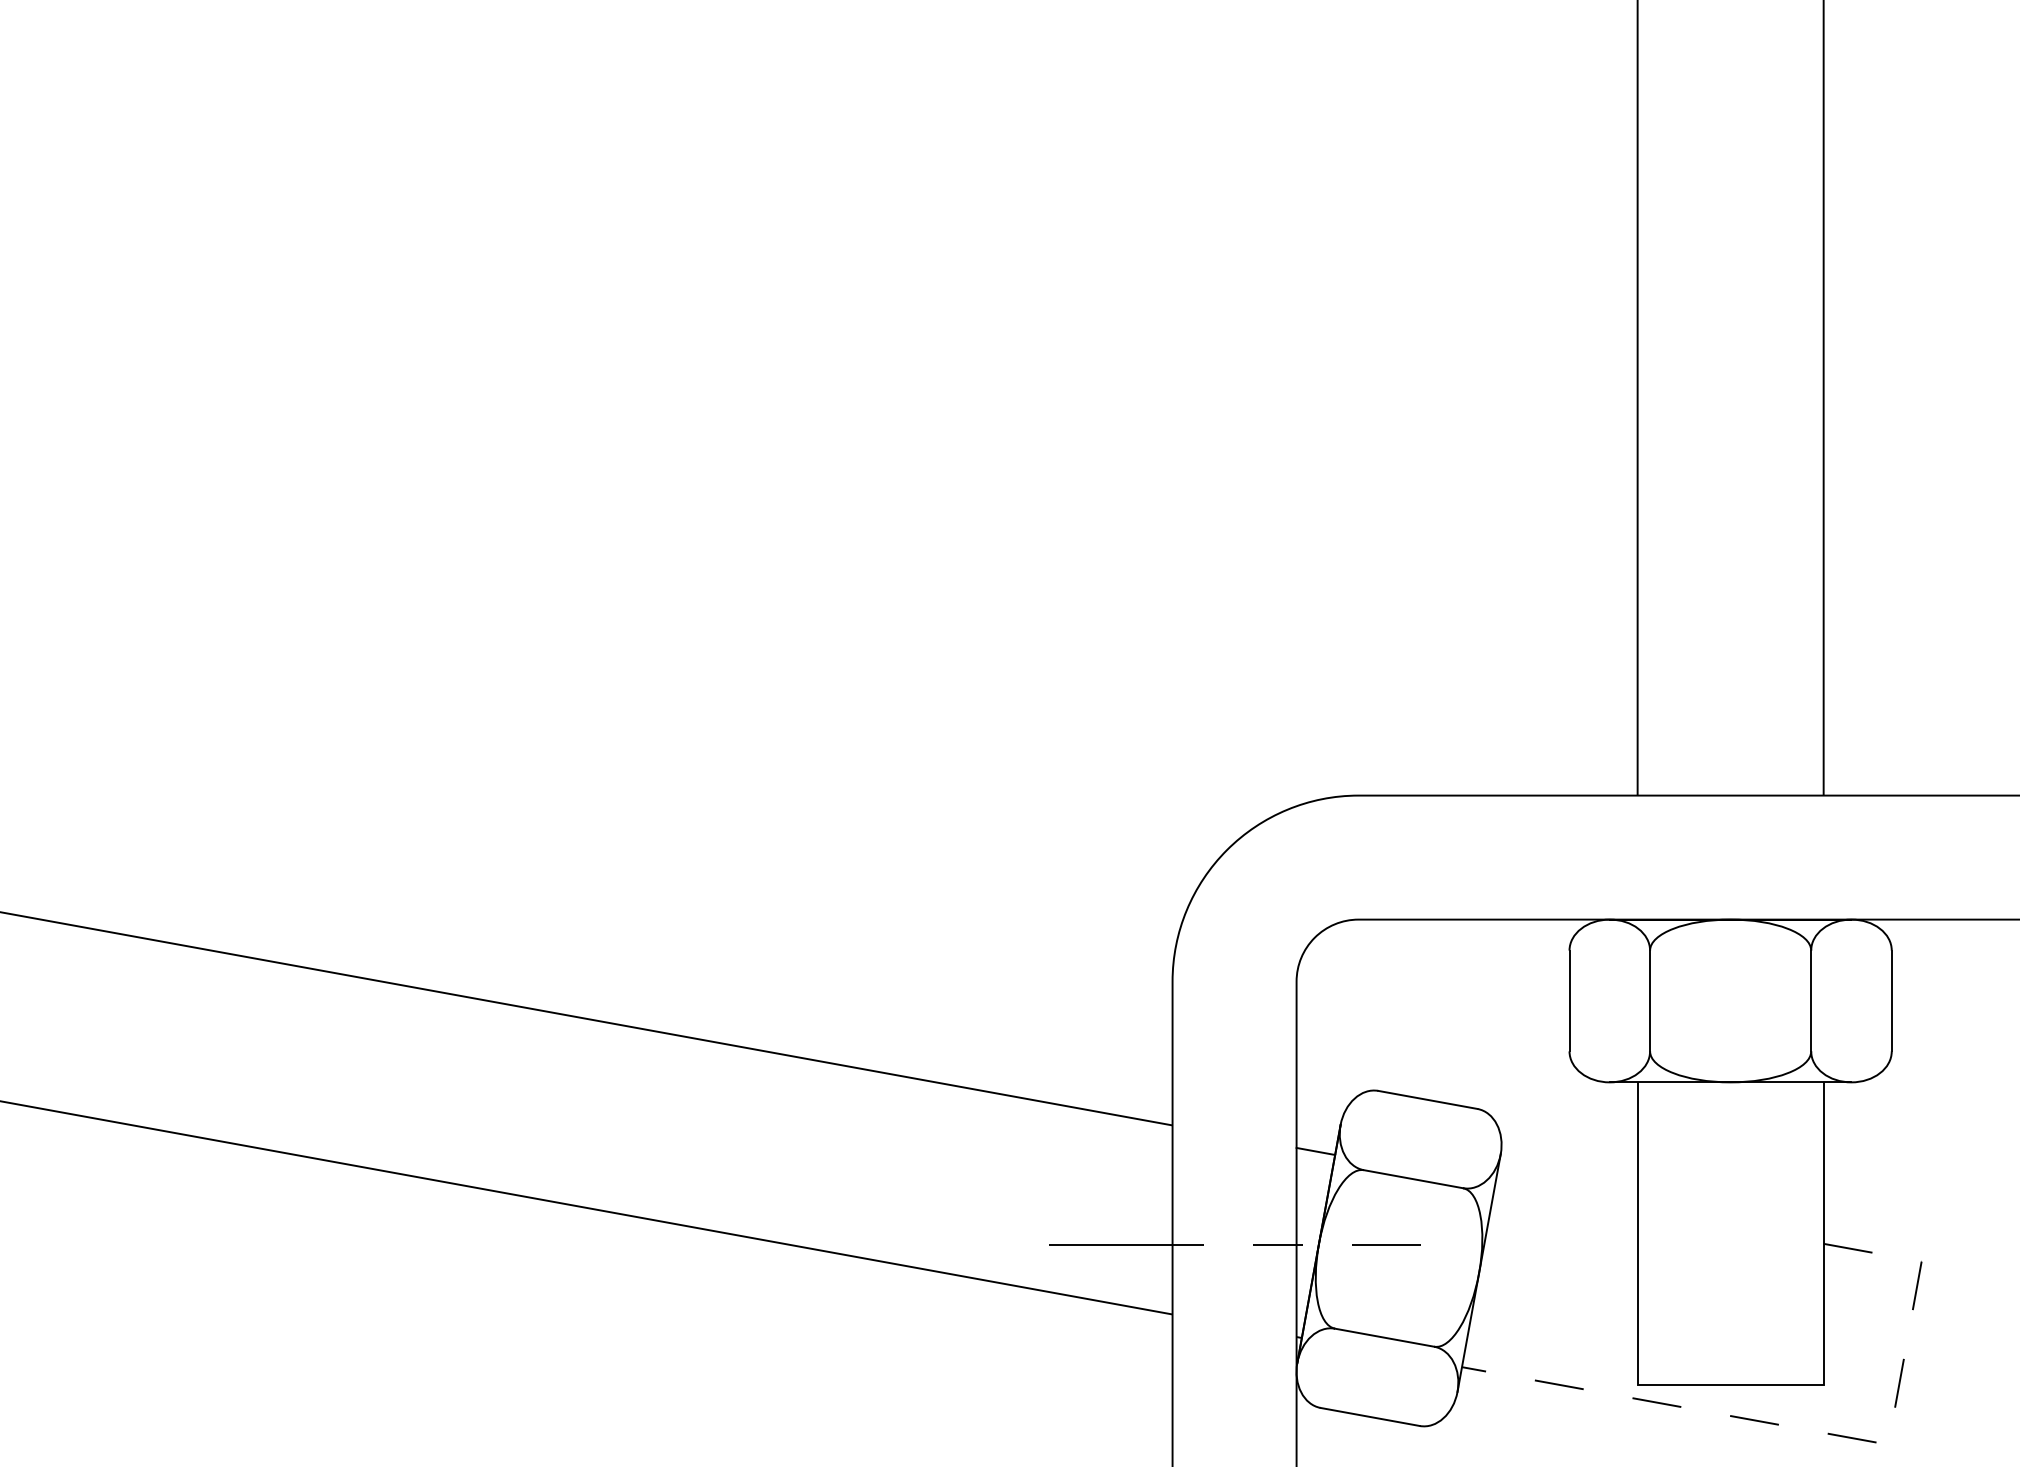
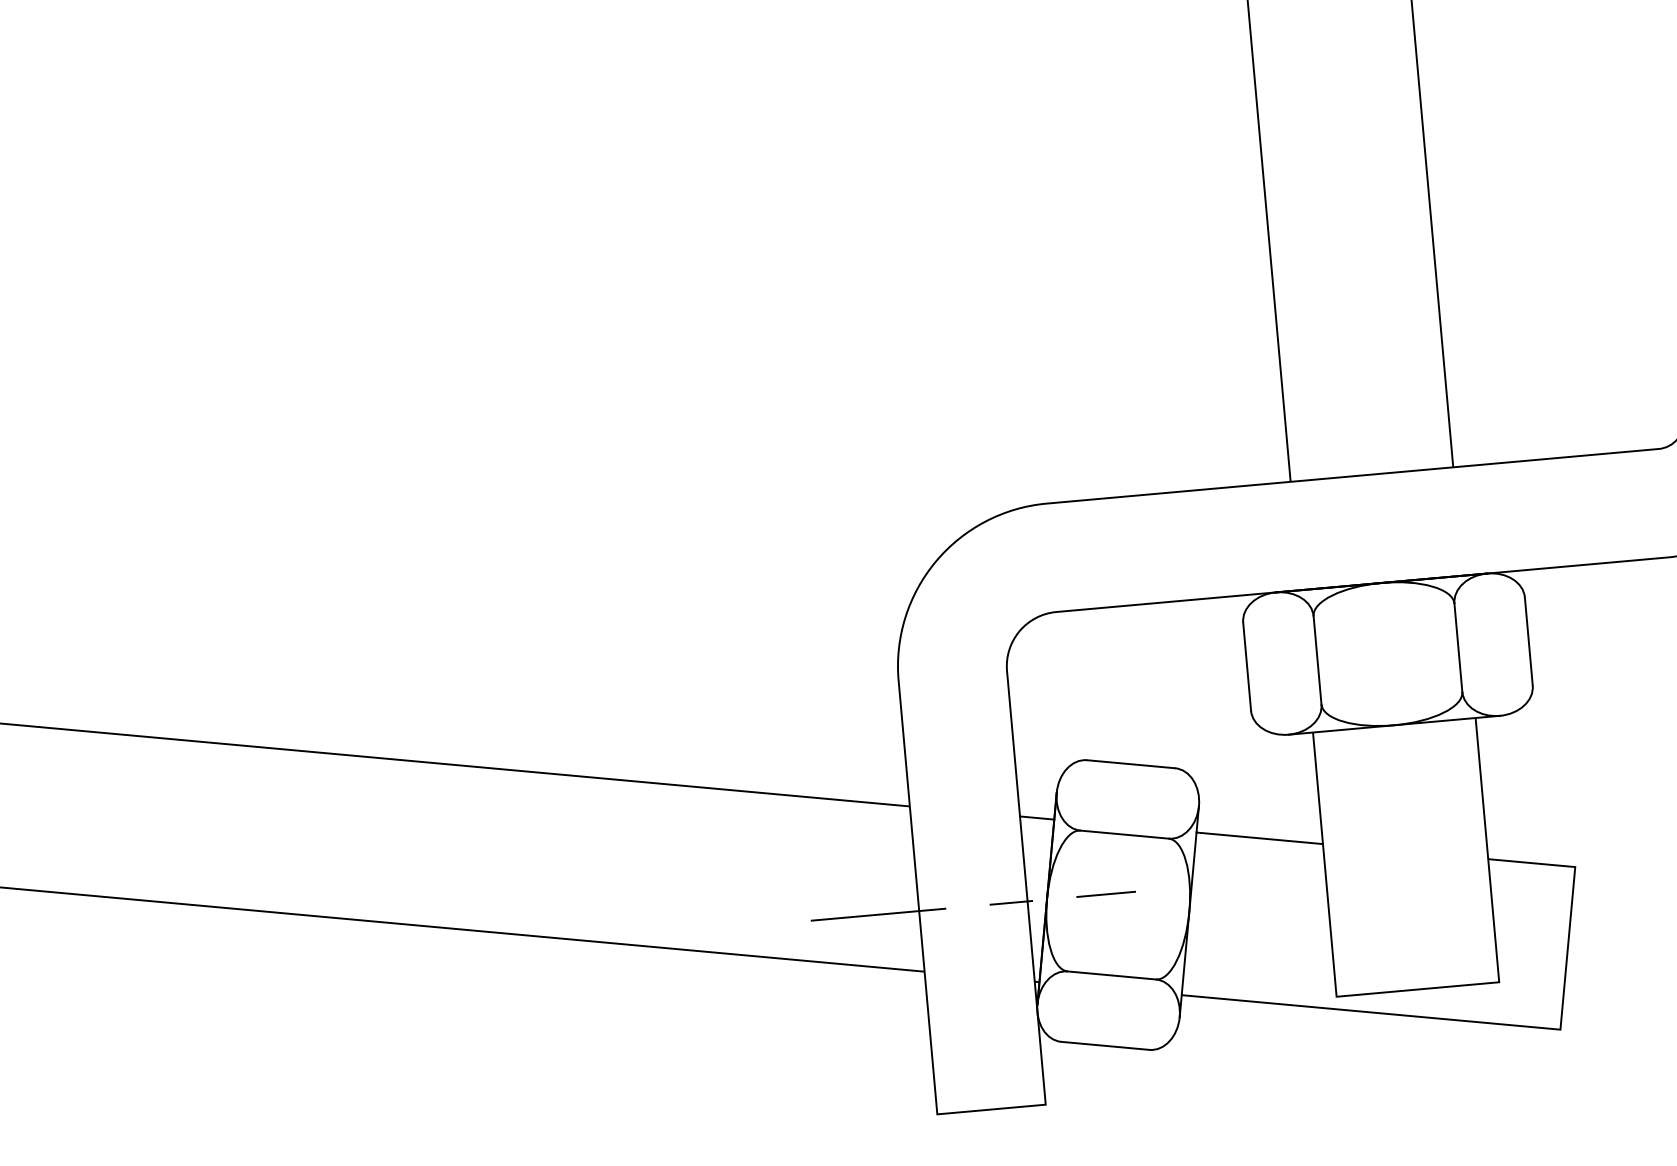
line: (1566, 1197) -> (1259, 838), added
line: (1816, 1431) -> (1496, 1023), dashed -> solid

